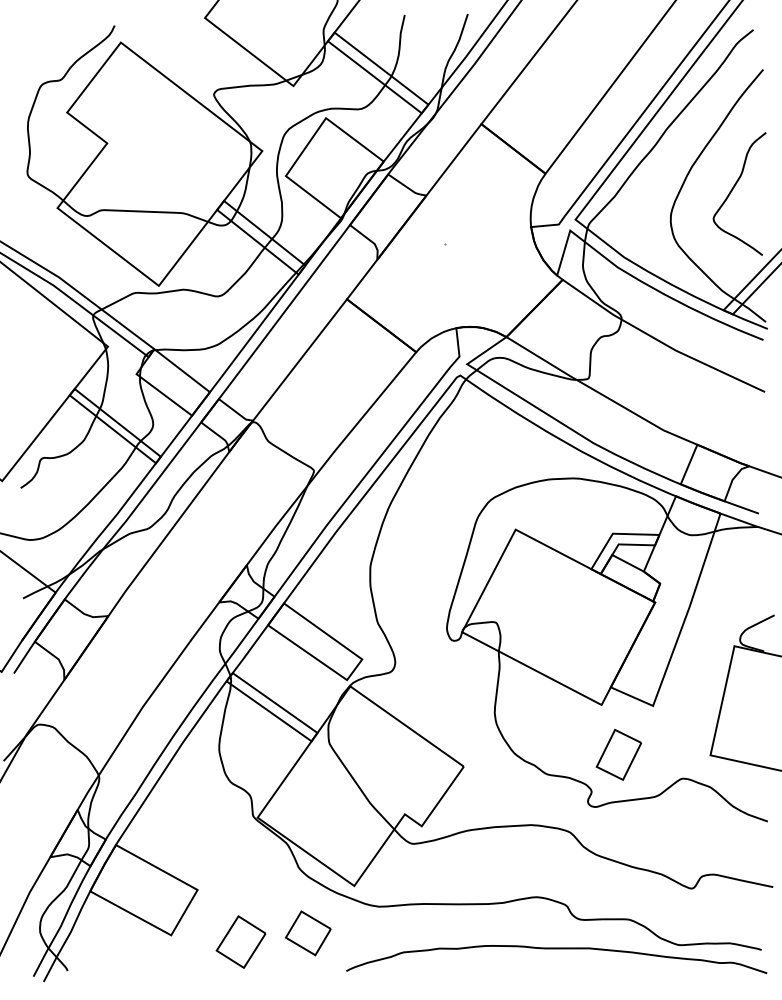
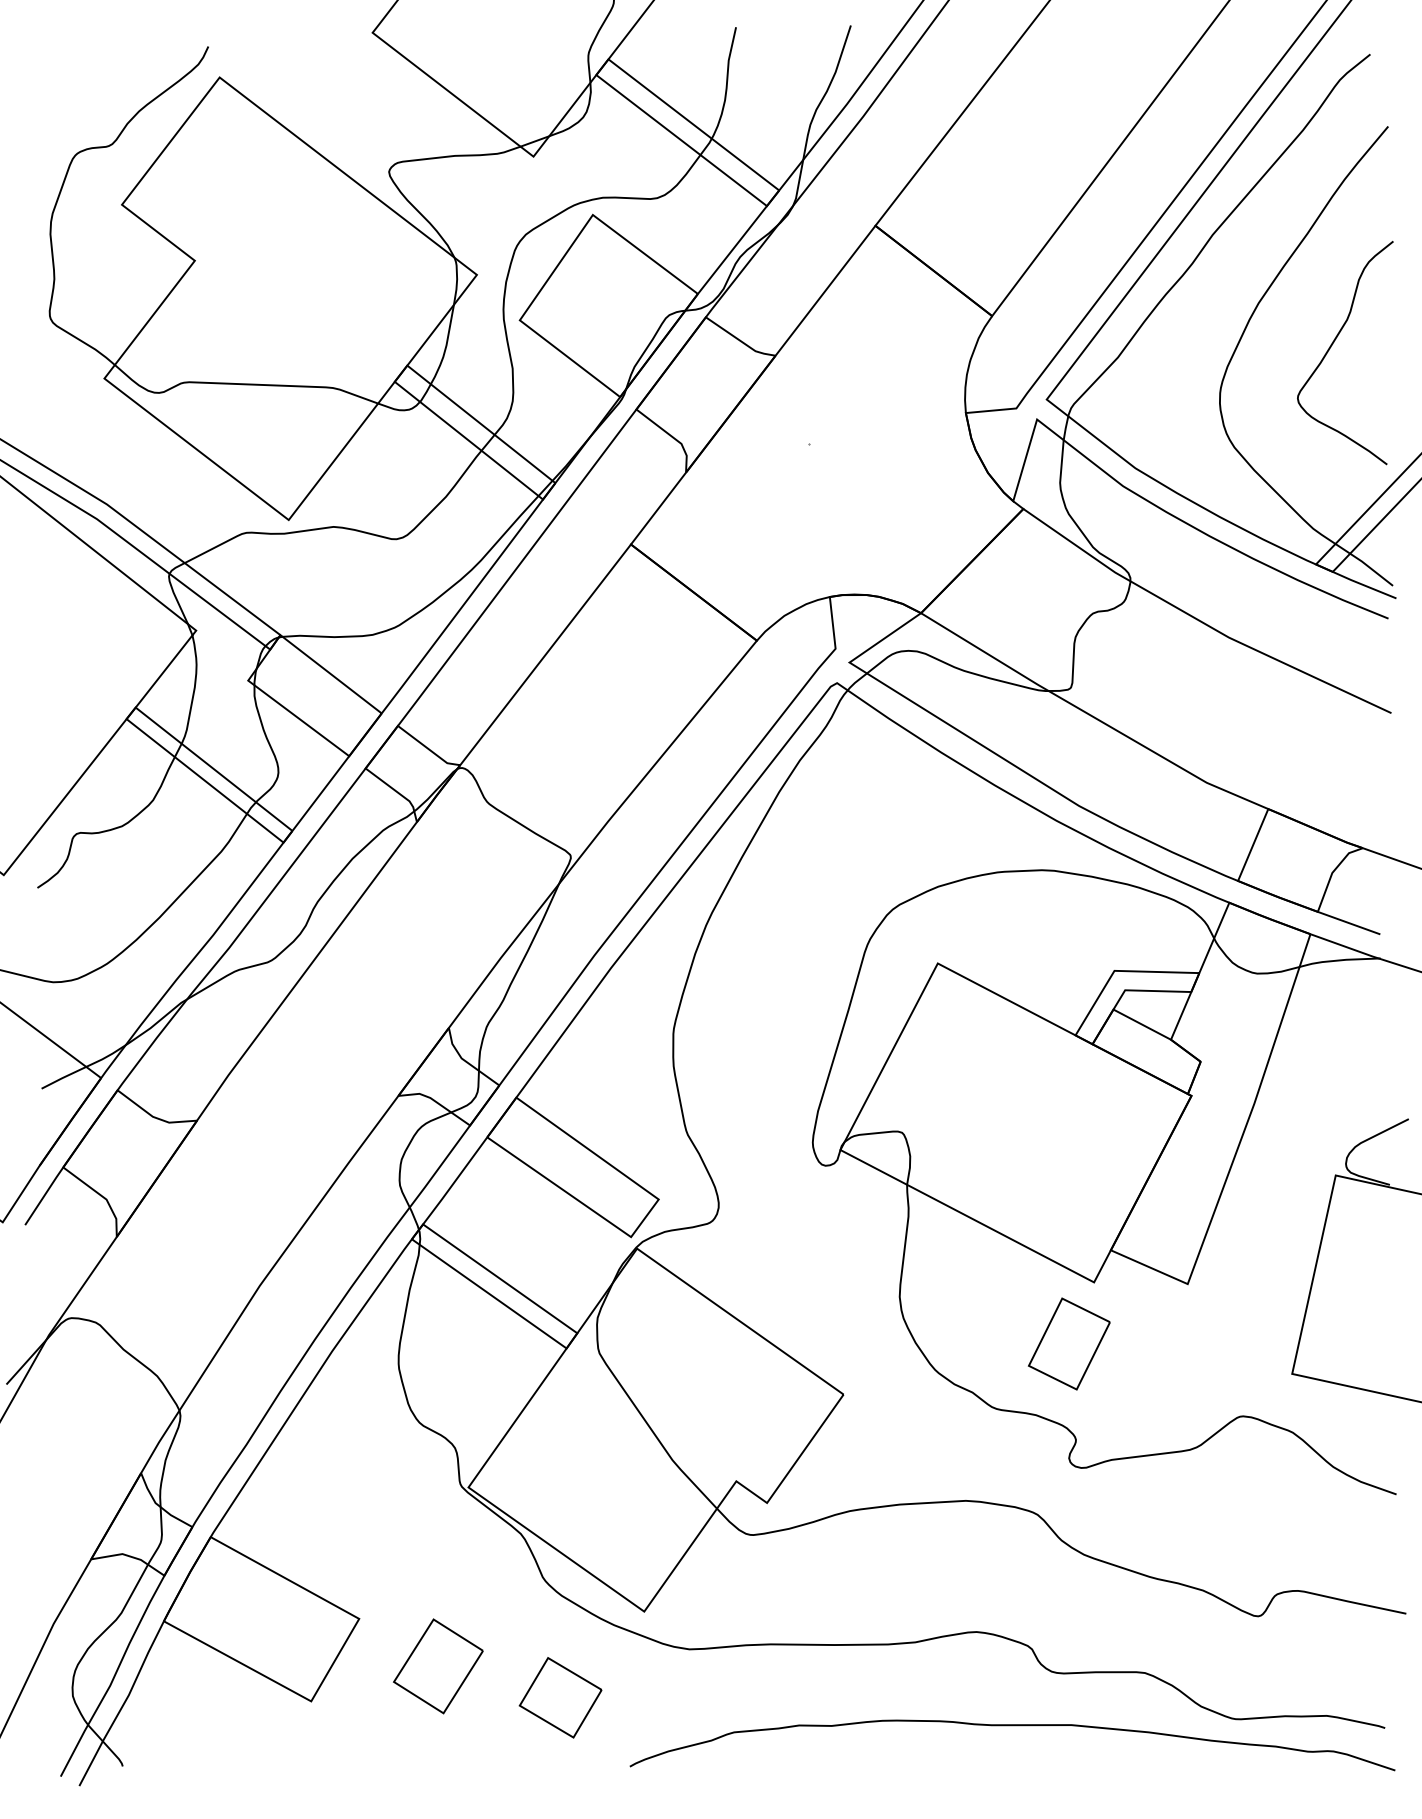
part: (618, 754) -> (1068, 1343), moved
part: (240, 941) -> (437, 1665), moved

